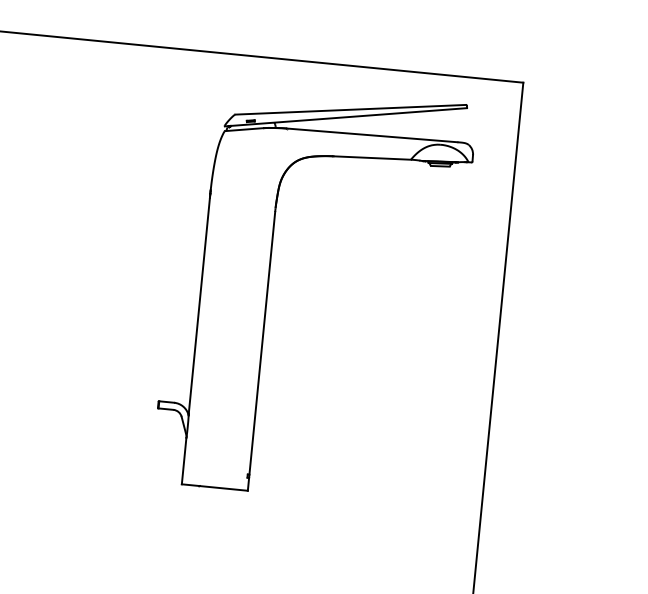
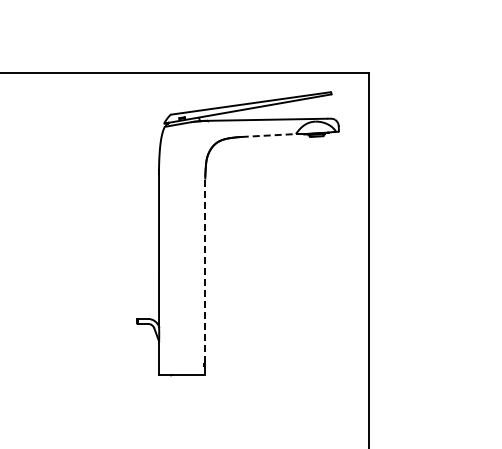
line: (372, 158) -> (269, 135), solid -> dashed
line: (261, 351) -> (205, 277), solid -> dashed

